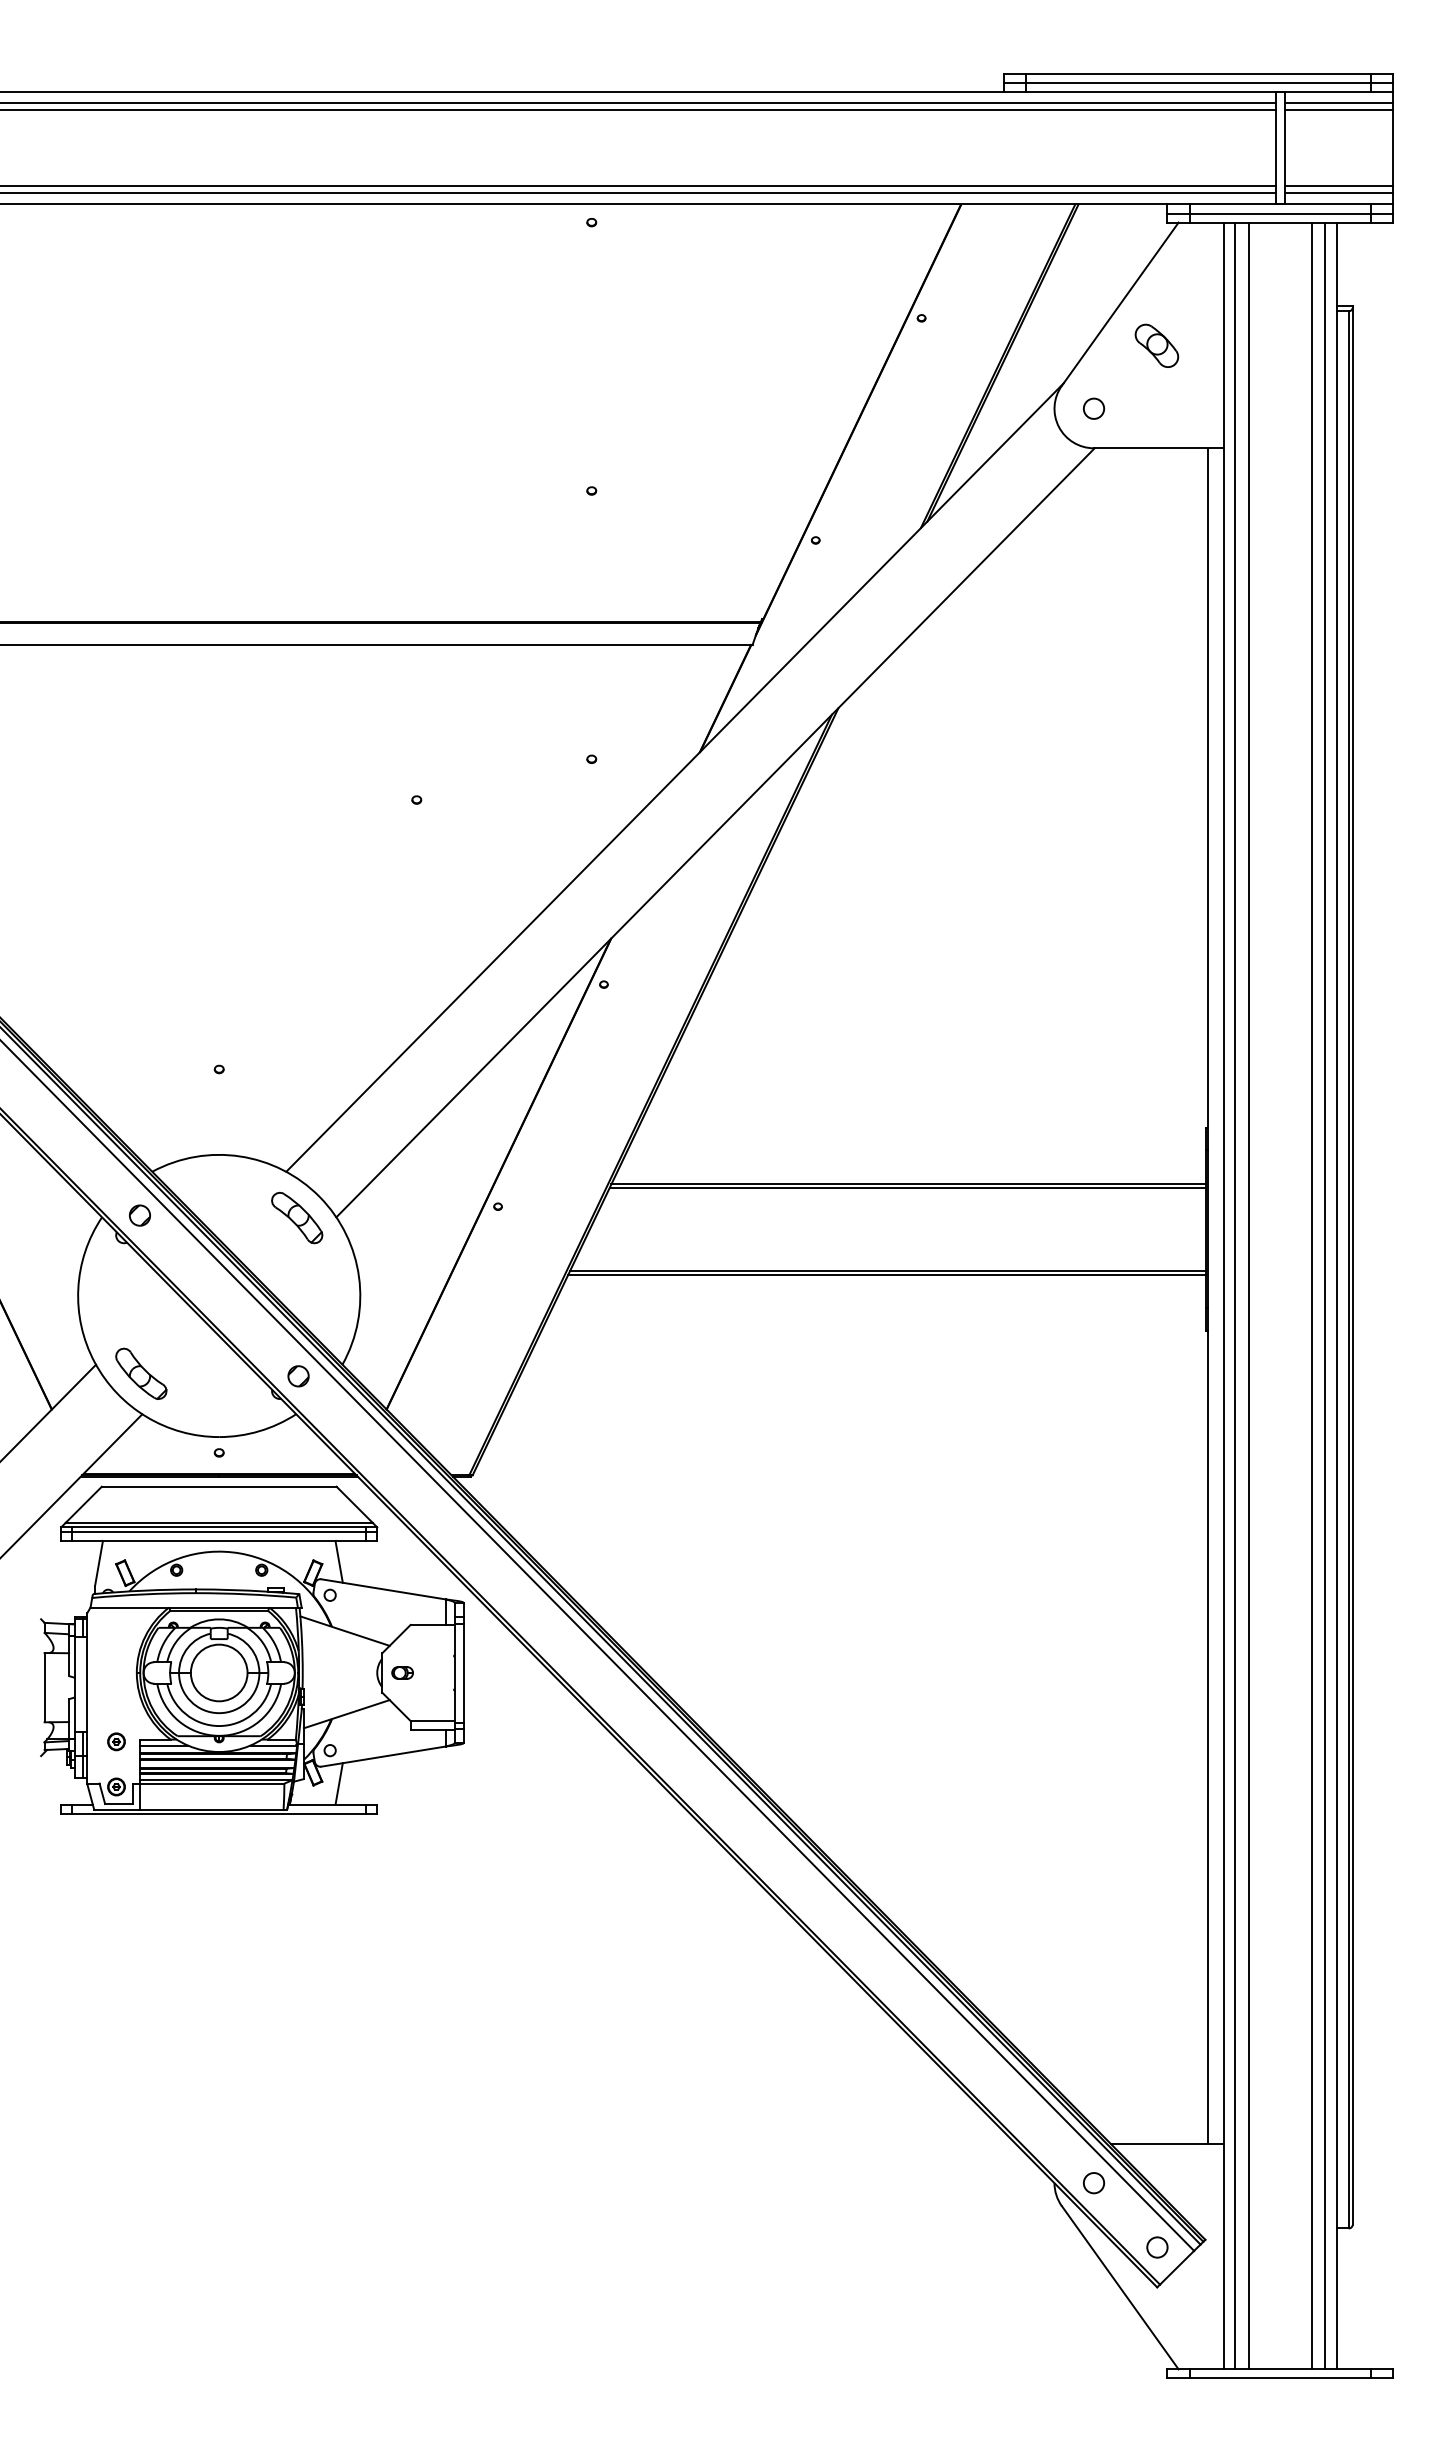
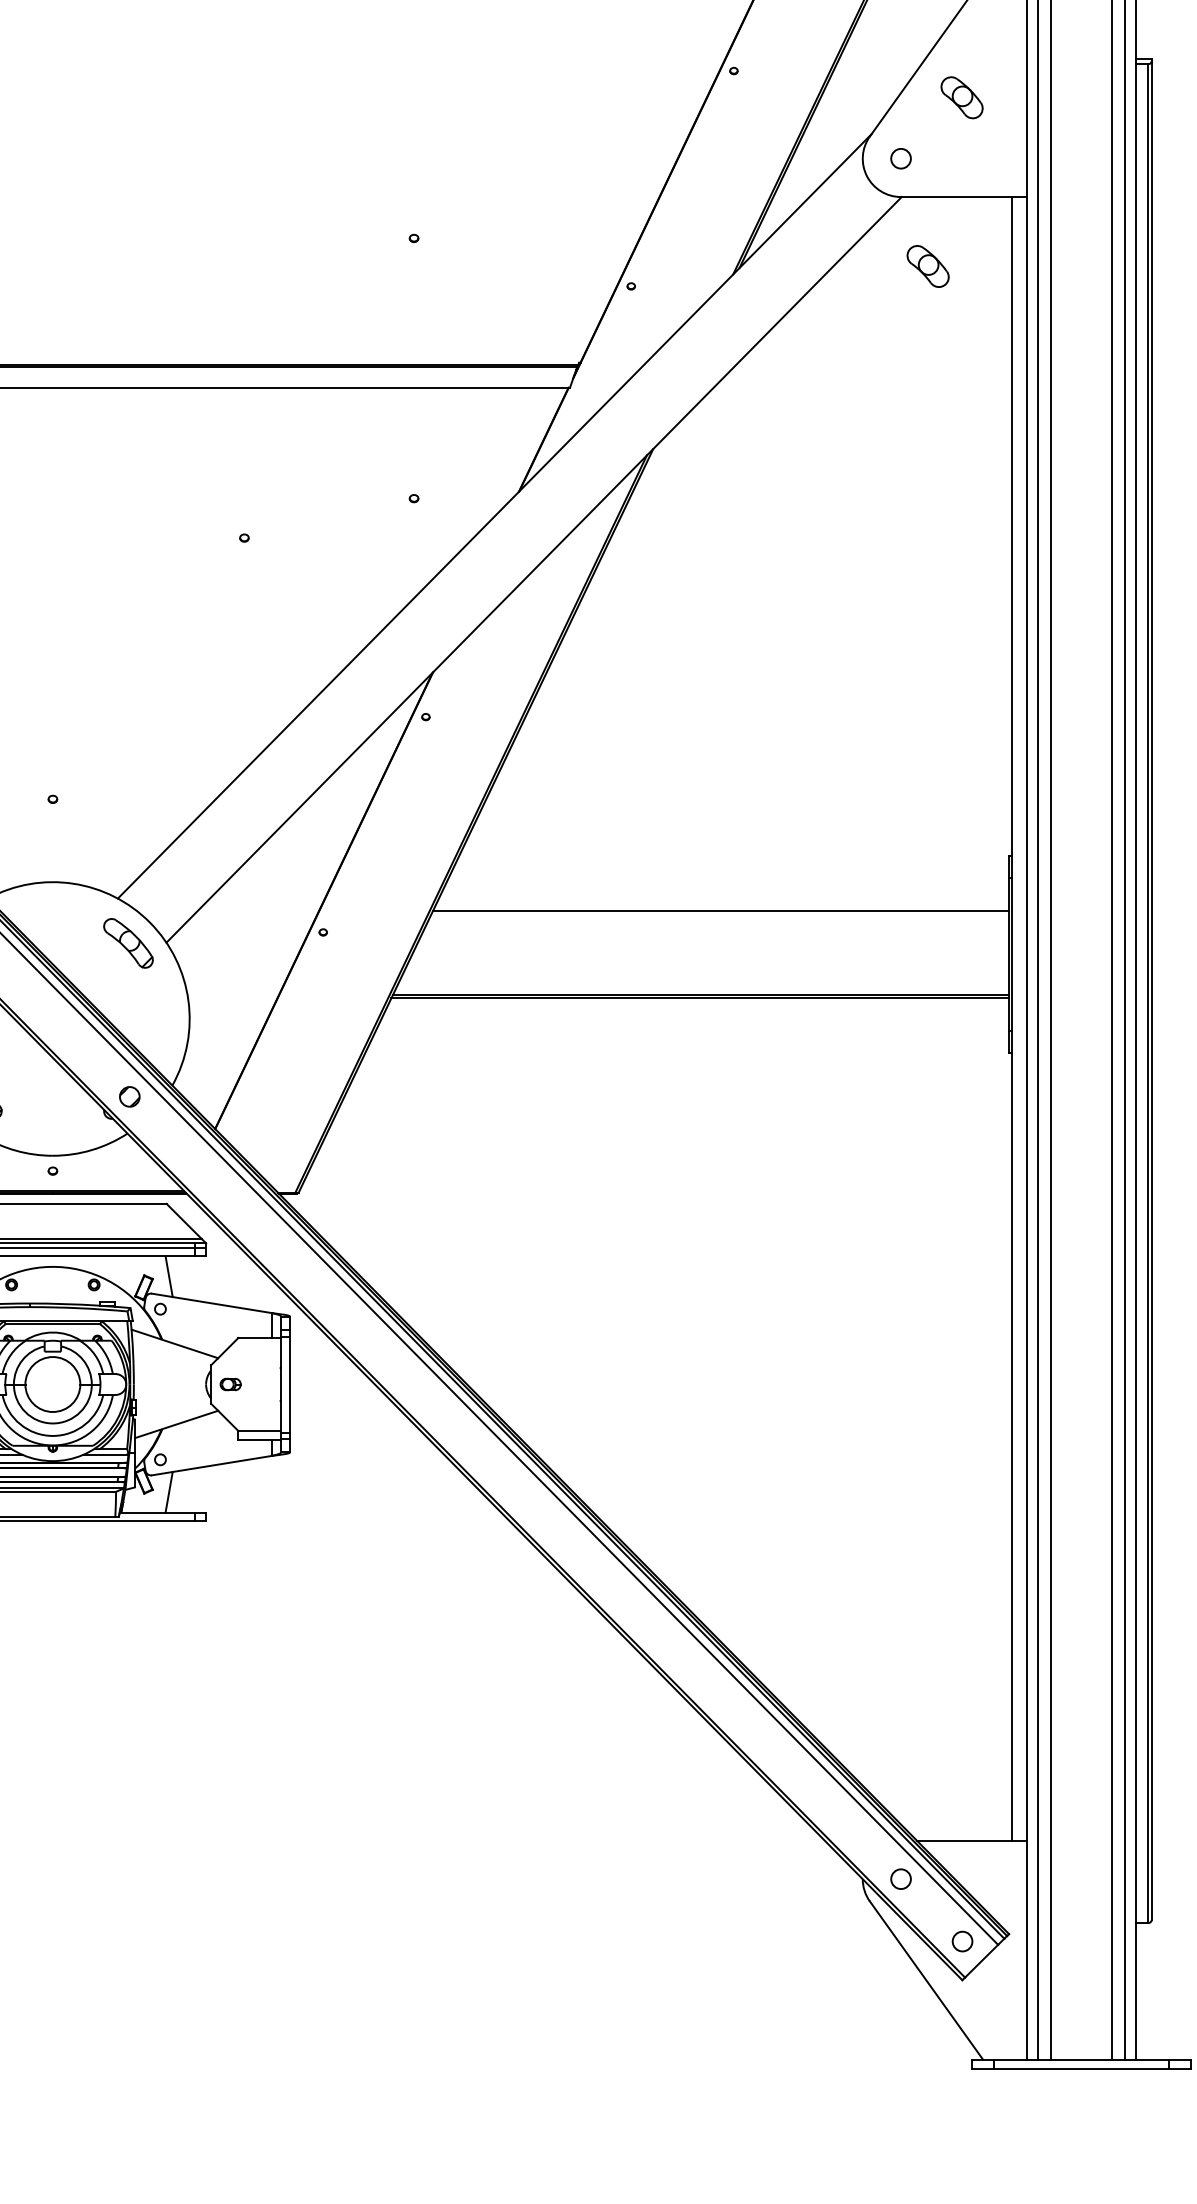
part: (1121, 519) -> (927, 266), added
line: (907, 1187) -> (720, 913), removed

